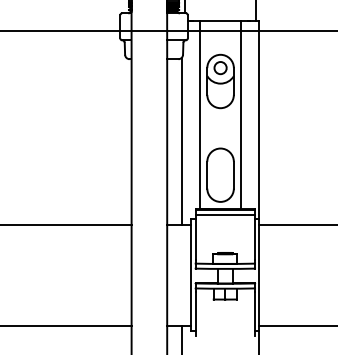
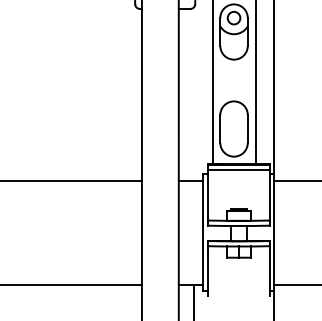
line: (182, 141) -> (194, 94), removed

